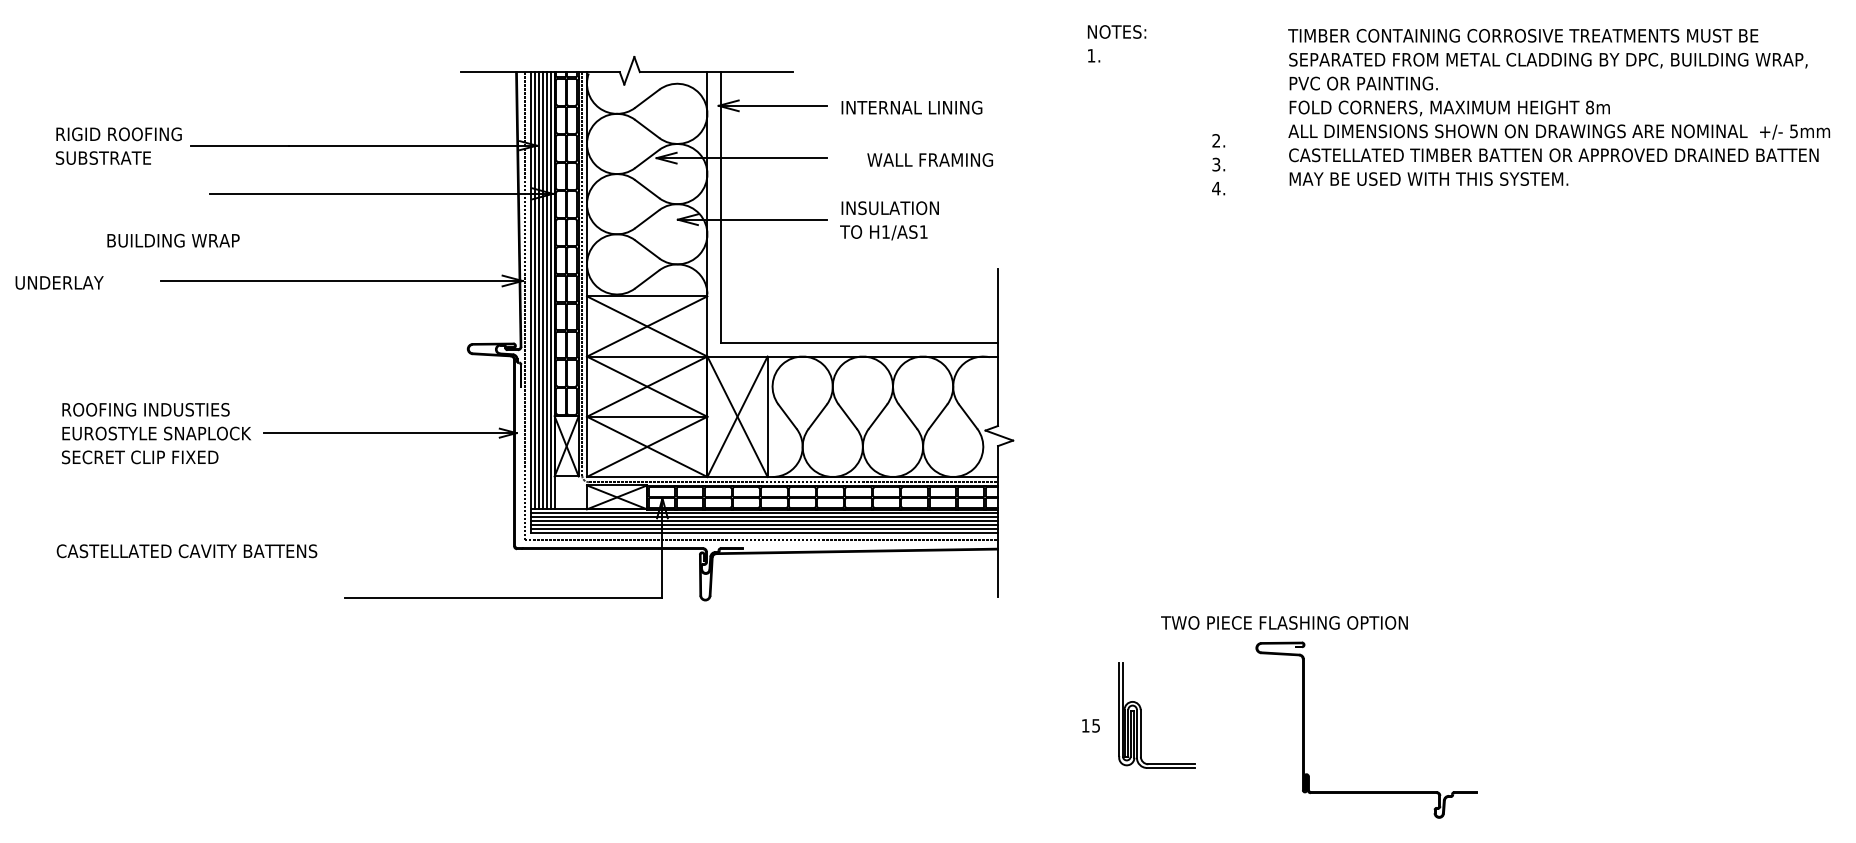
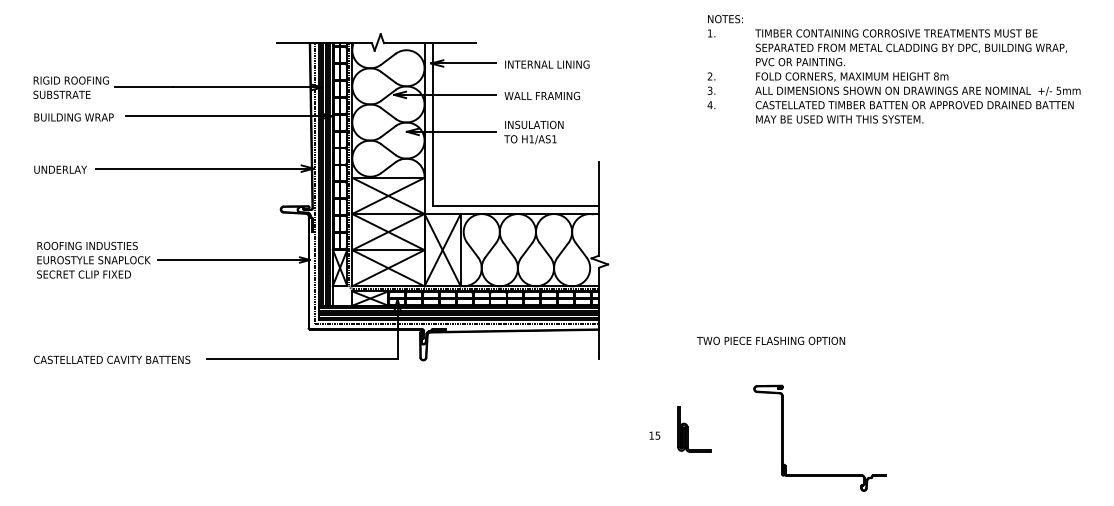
text: (1117, 44) -> (725, 26), moved
text: (1558, 107) -> (917, 76), moved
text: (928, 160) -> (541, 96), moved
text: (1218, 164) -> (711, 90), moved
text: (172, 240) -> (73, 117), moved
text: (59, 282) -> (60, 169), moved
text: (187, 550) -> (112, 359), moved
text: (1285, 622) -> (771, 340), moved
part: (1157, 715) -> (694, 429), size x0.71

